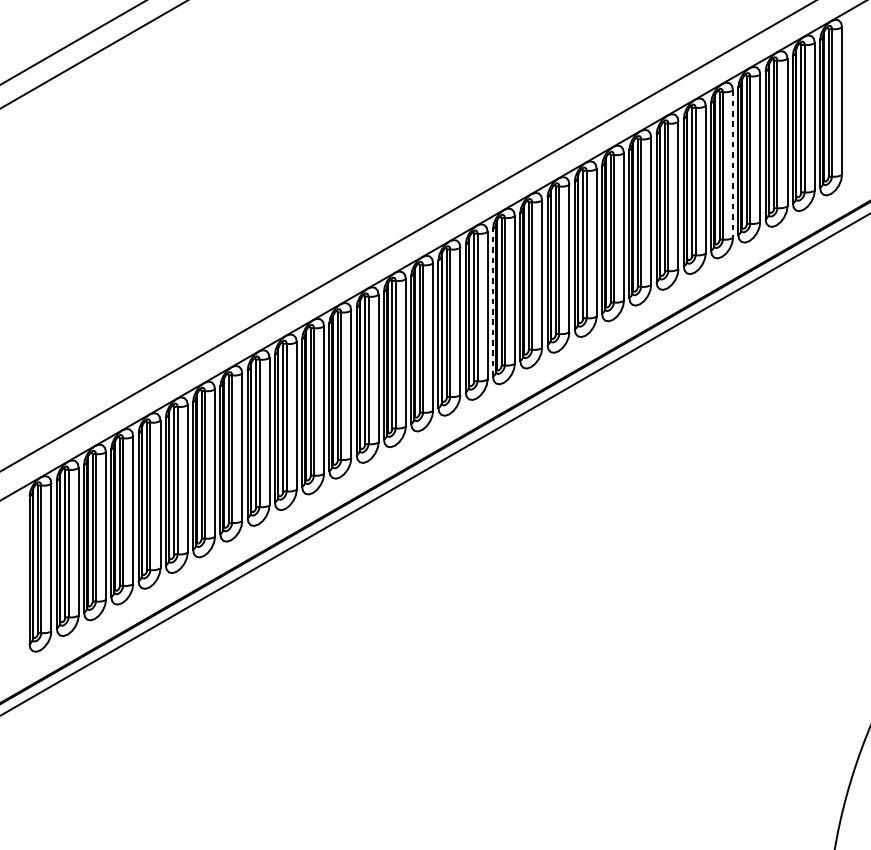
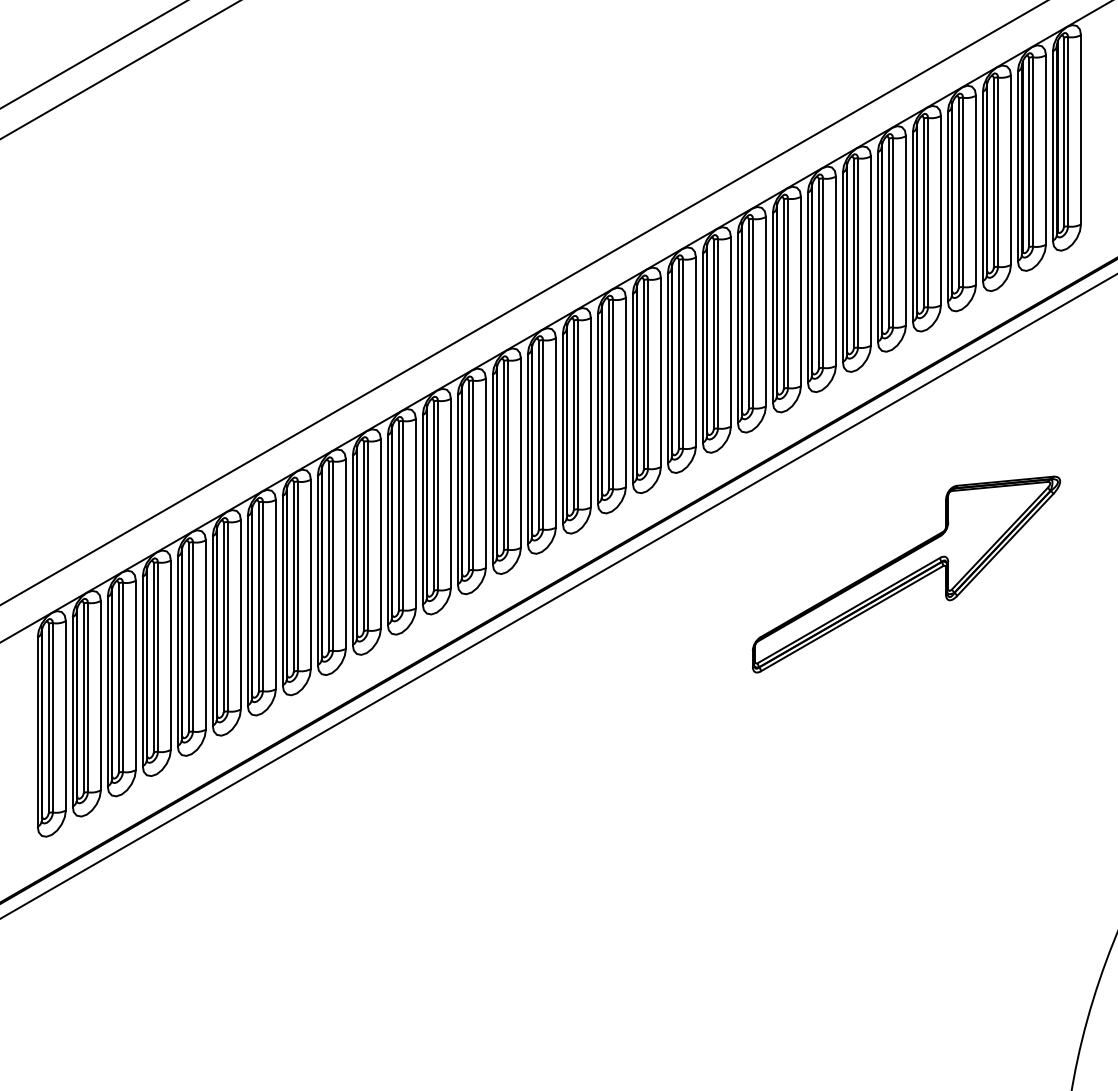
line: (733, 164) -> (941, 210), dashed -> solid
line: (492, 302) -> (632, 388), dashed -> solid
part: (706, 447) -> (906, 574), added

